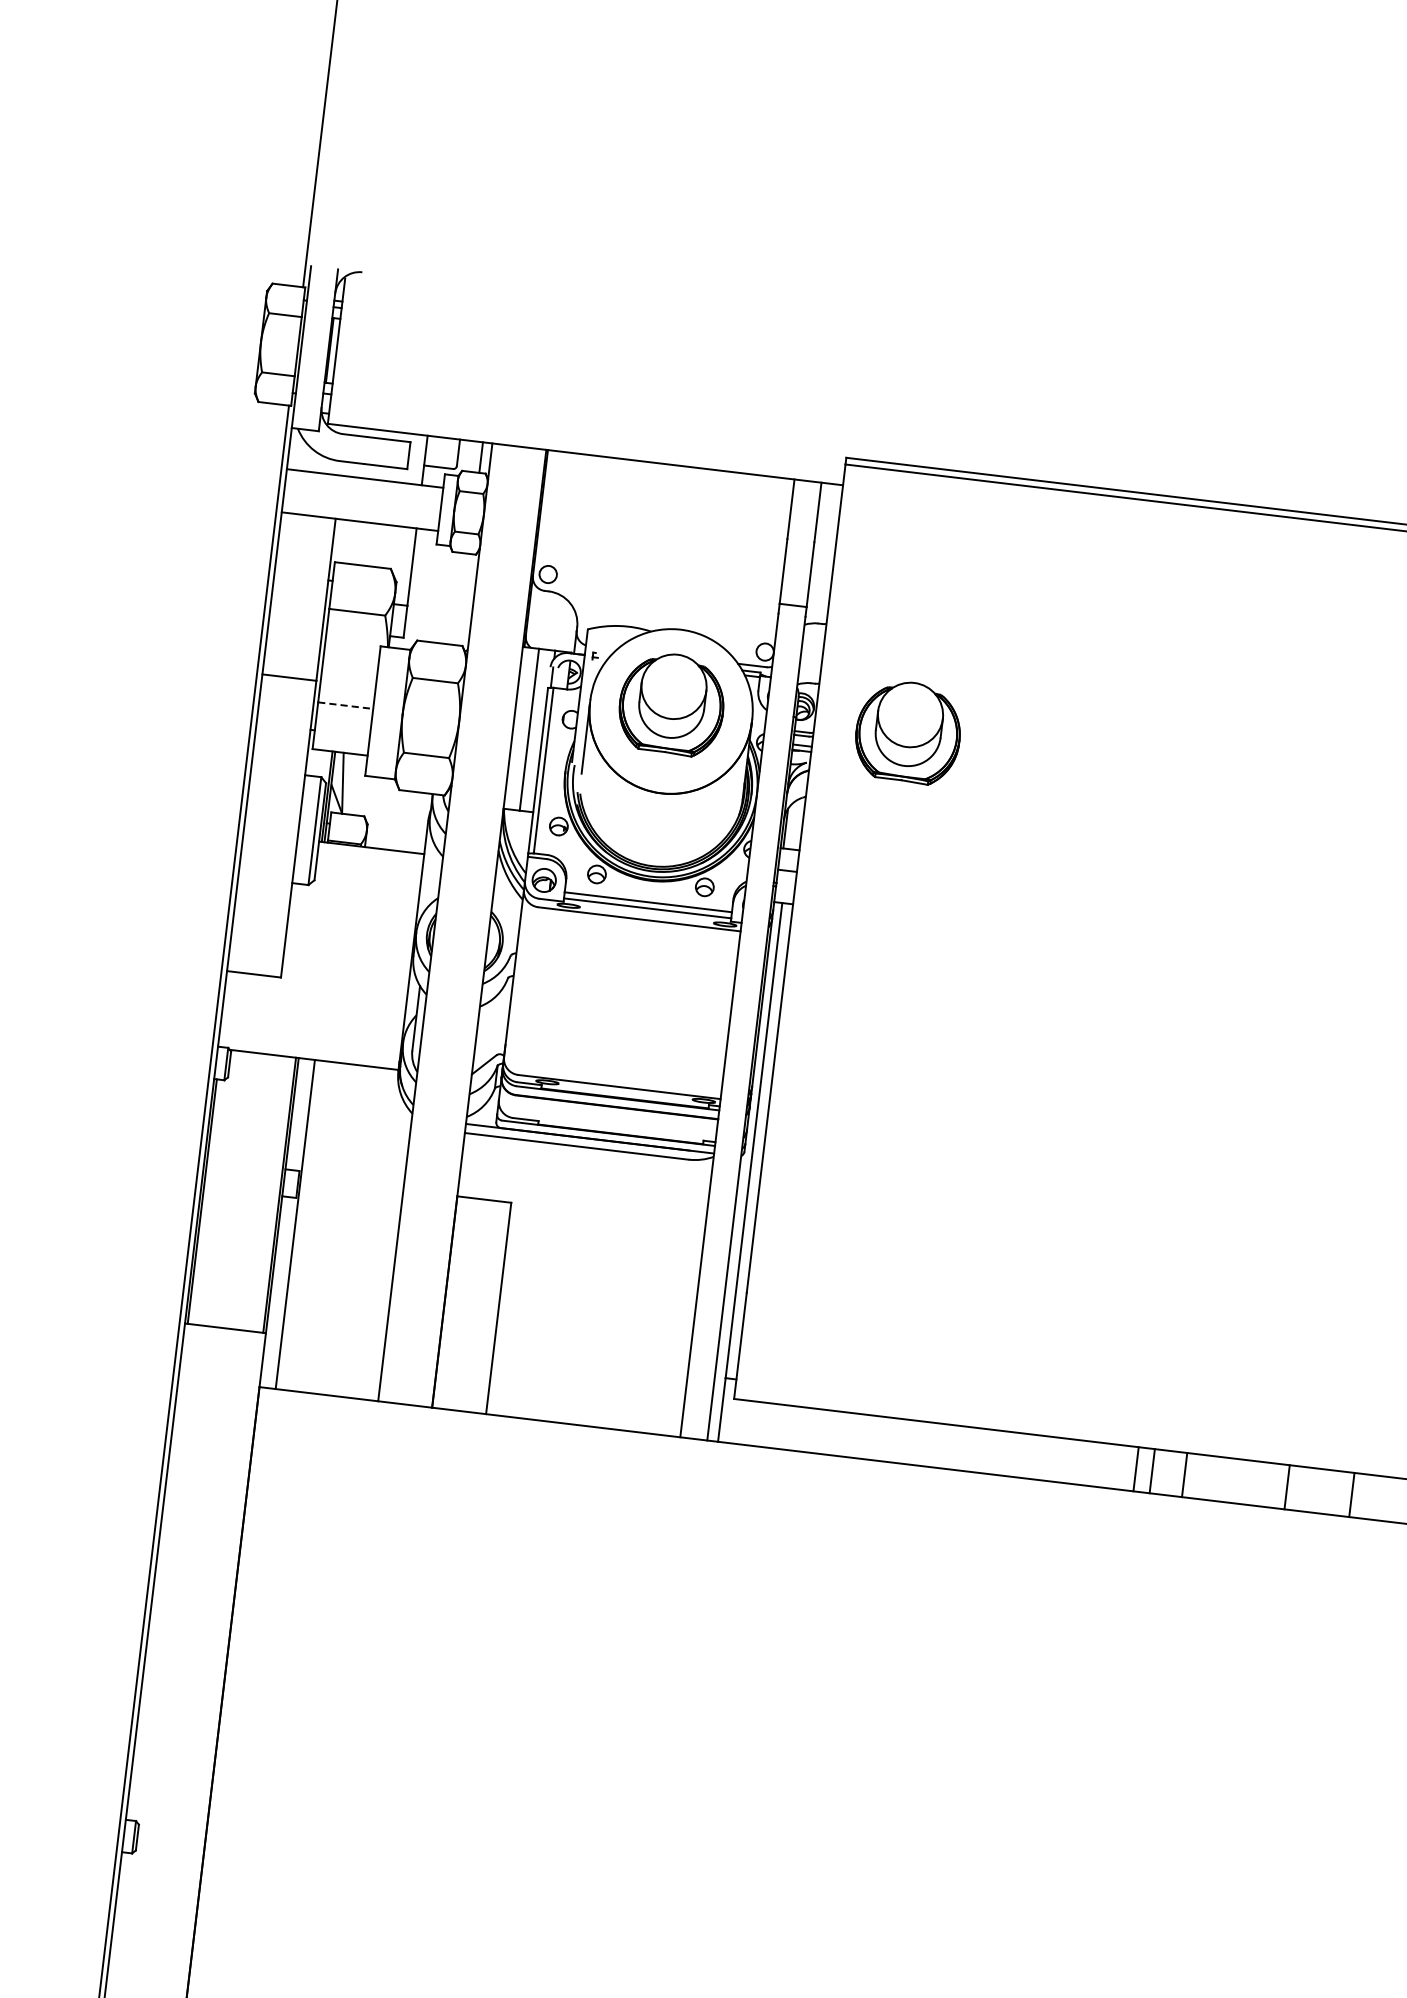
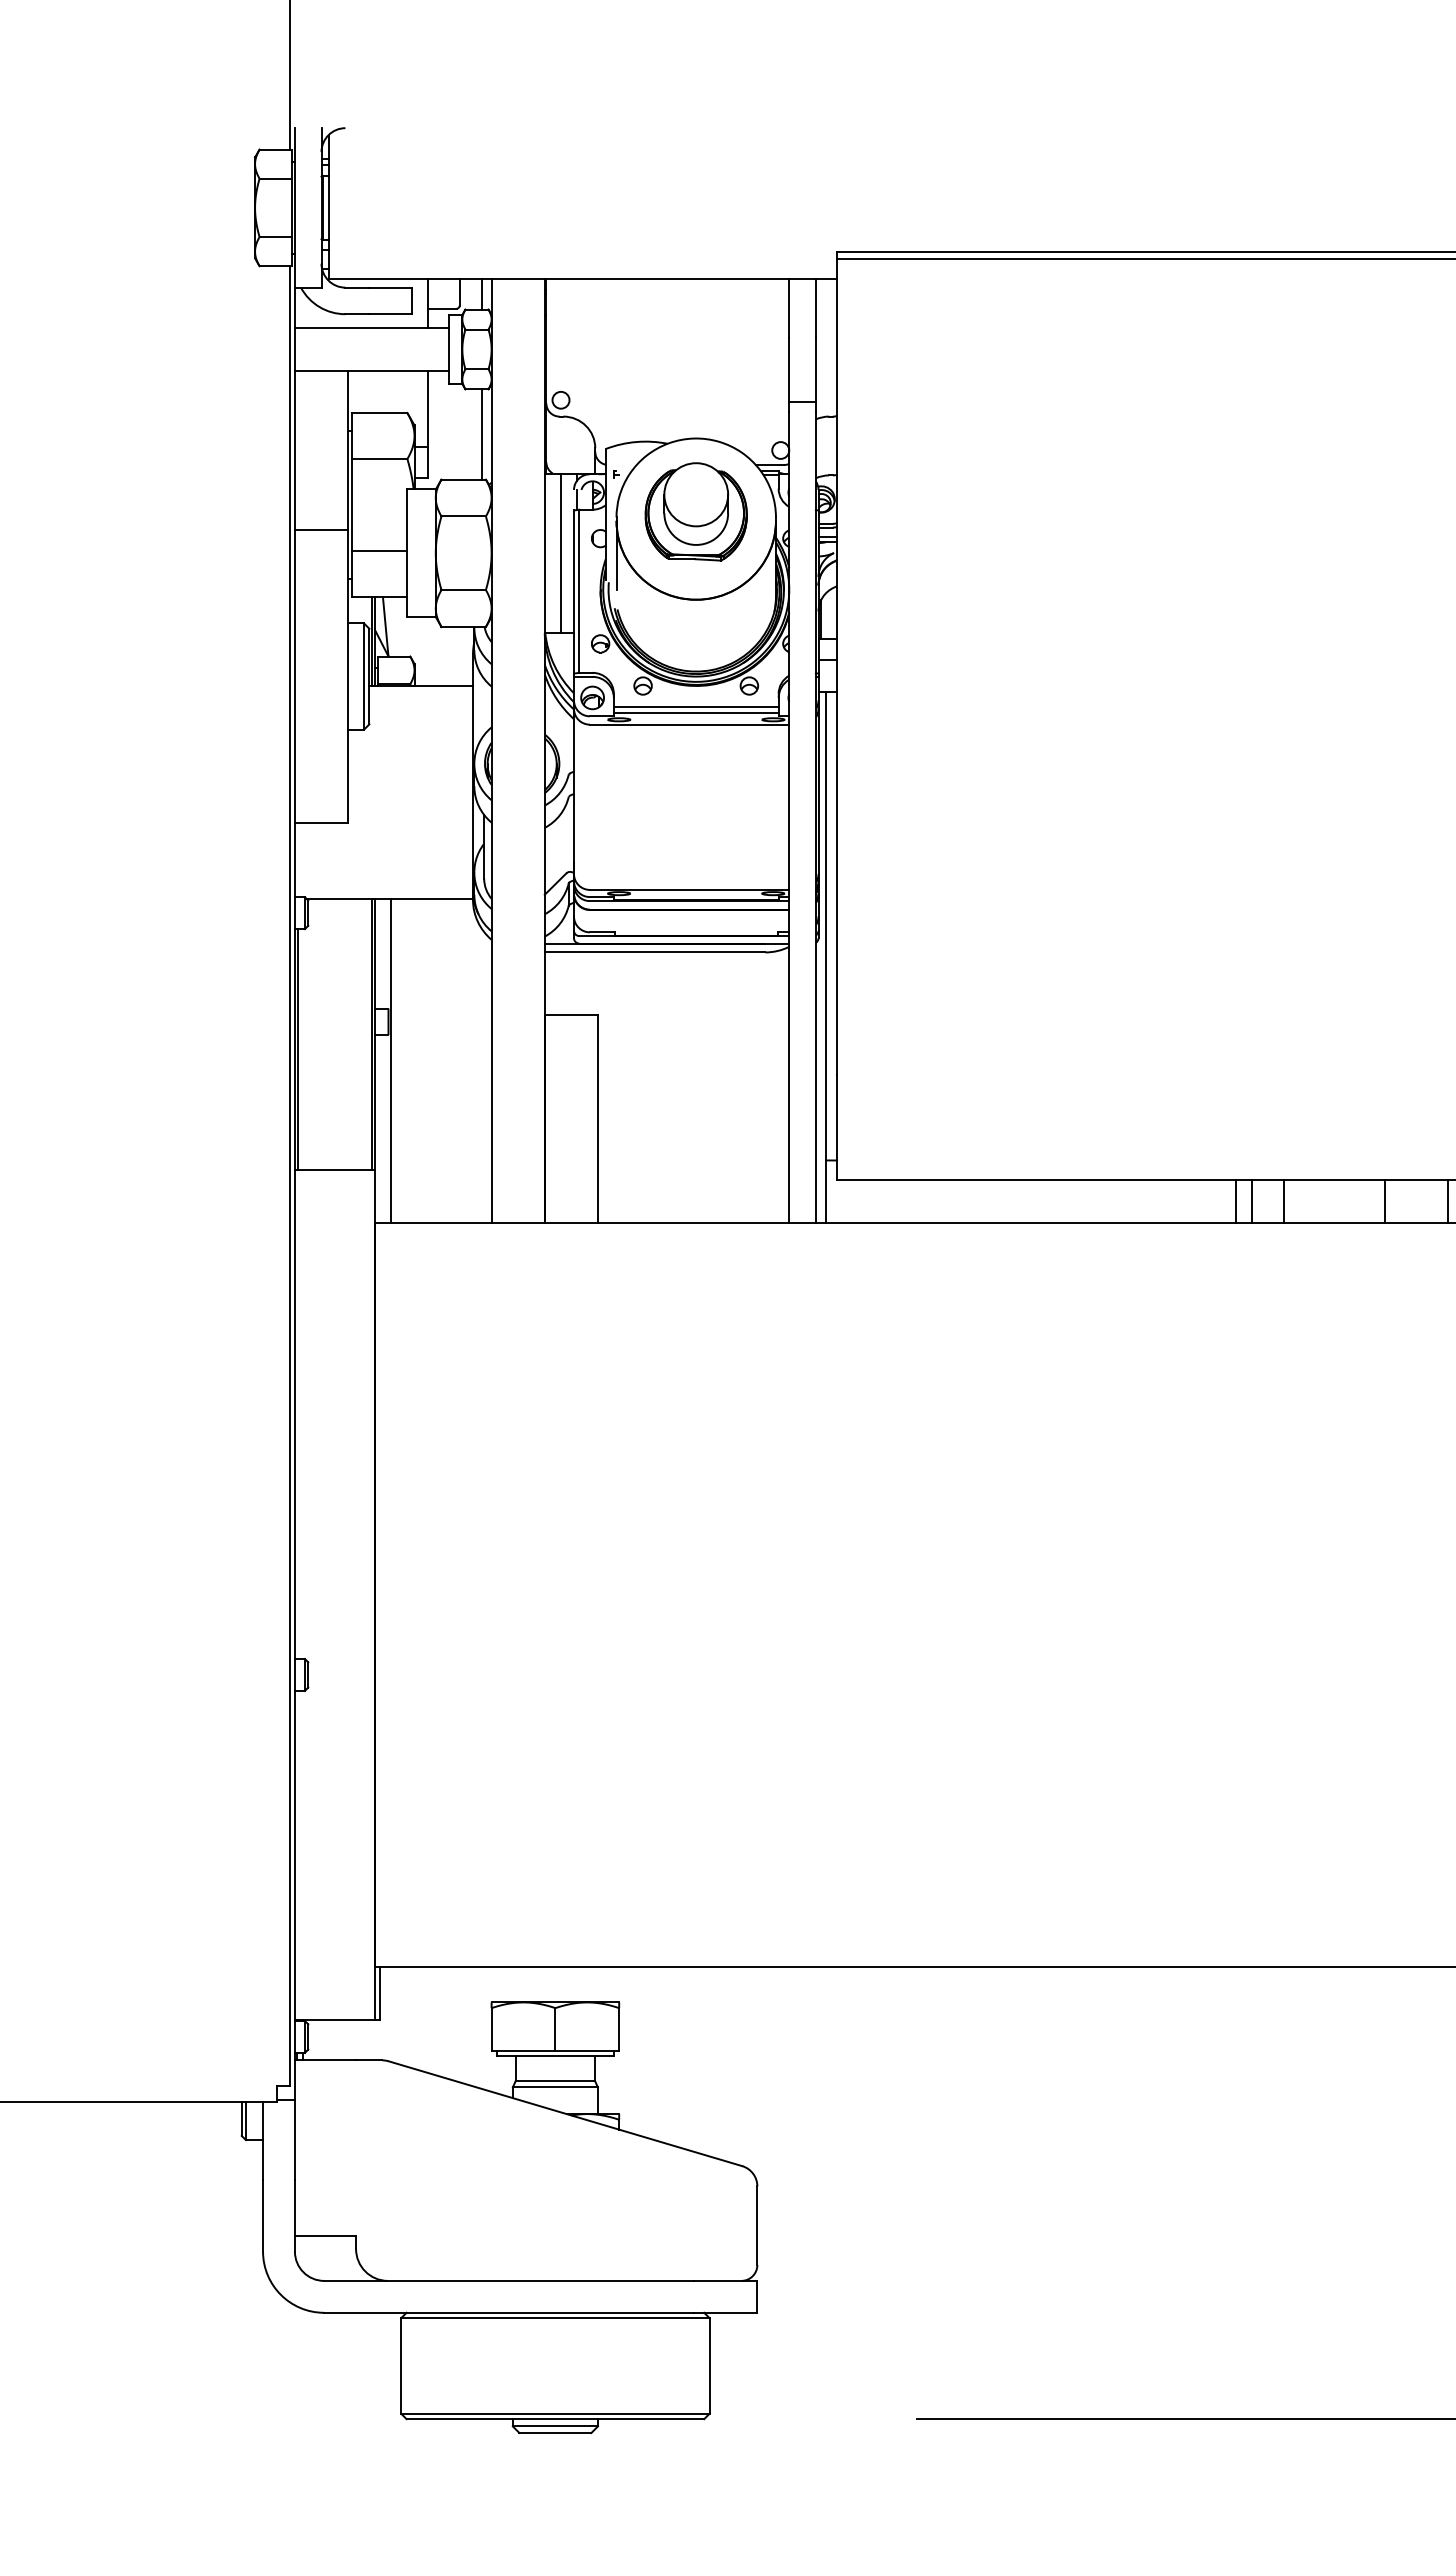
line: (464, 599) -> (482, 434), added
line: (345, 706) -> (379, 551), dashed -> solid
part: (907, 731) -> (928, 511), removed

